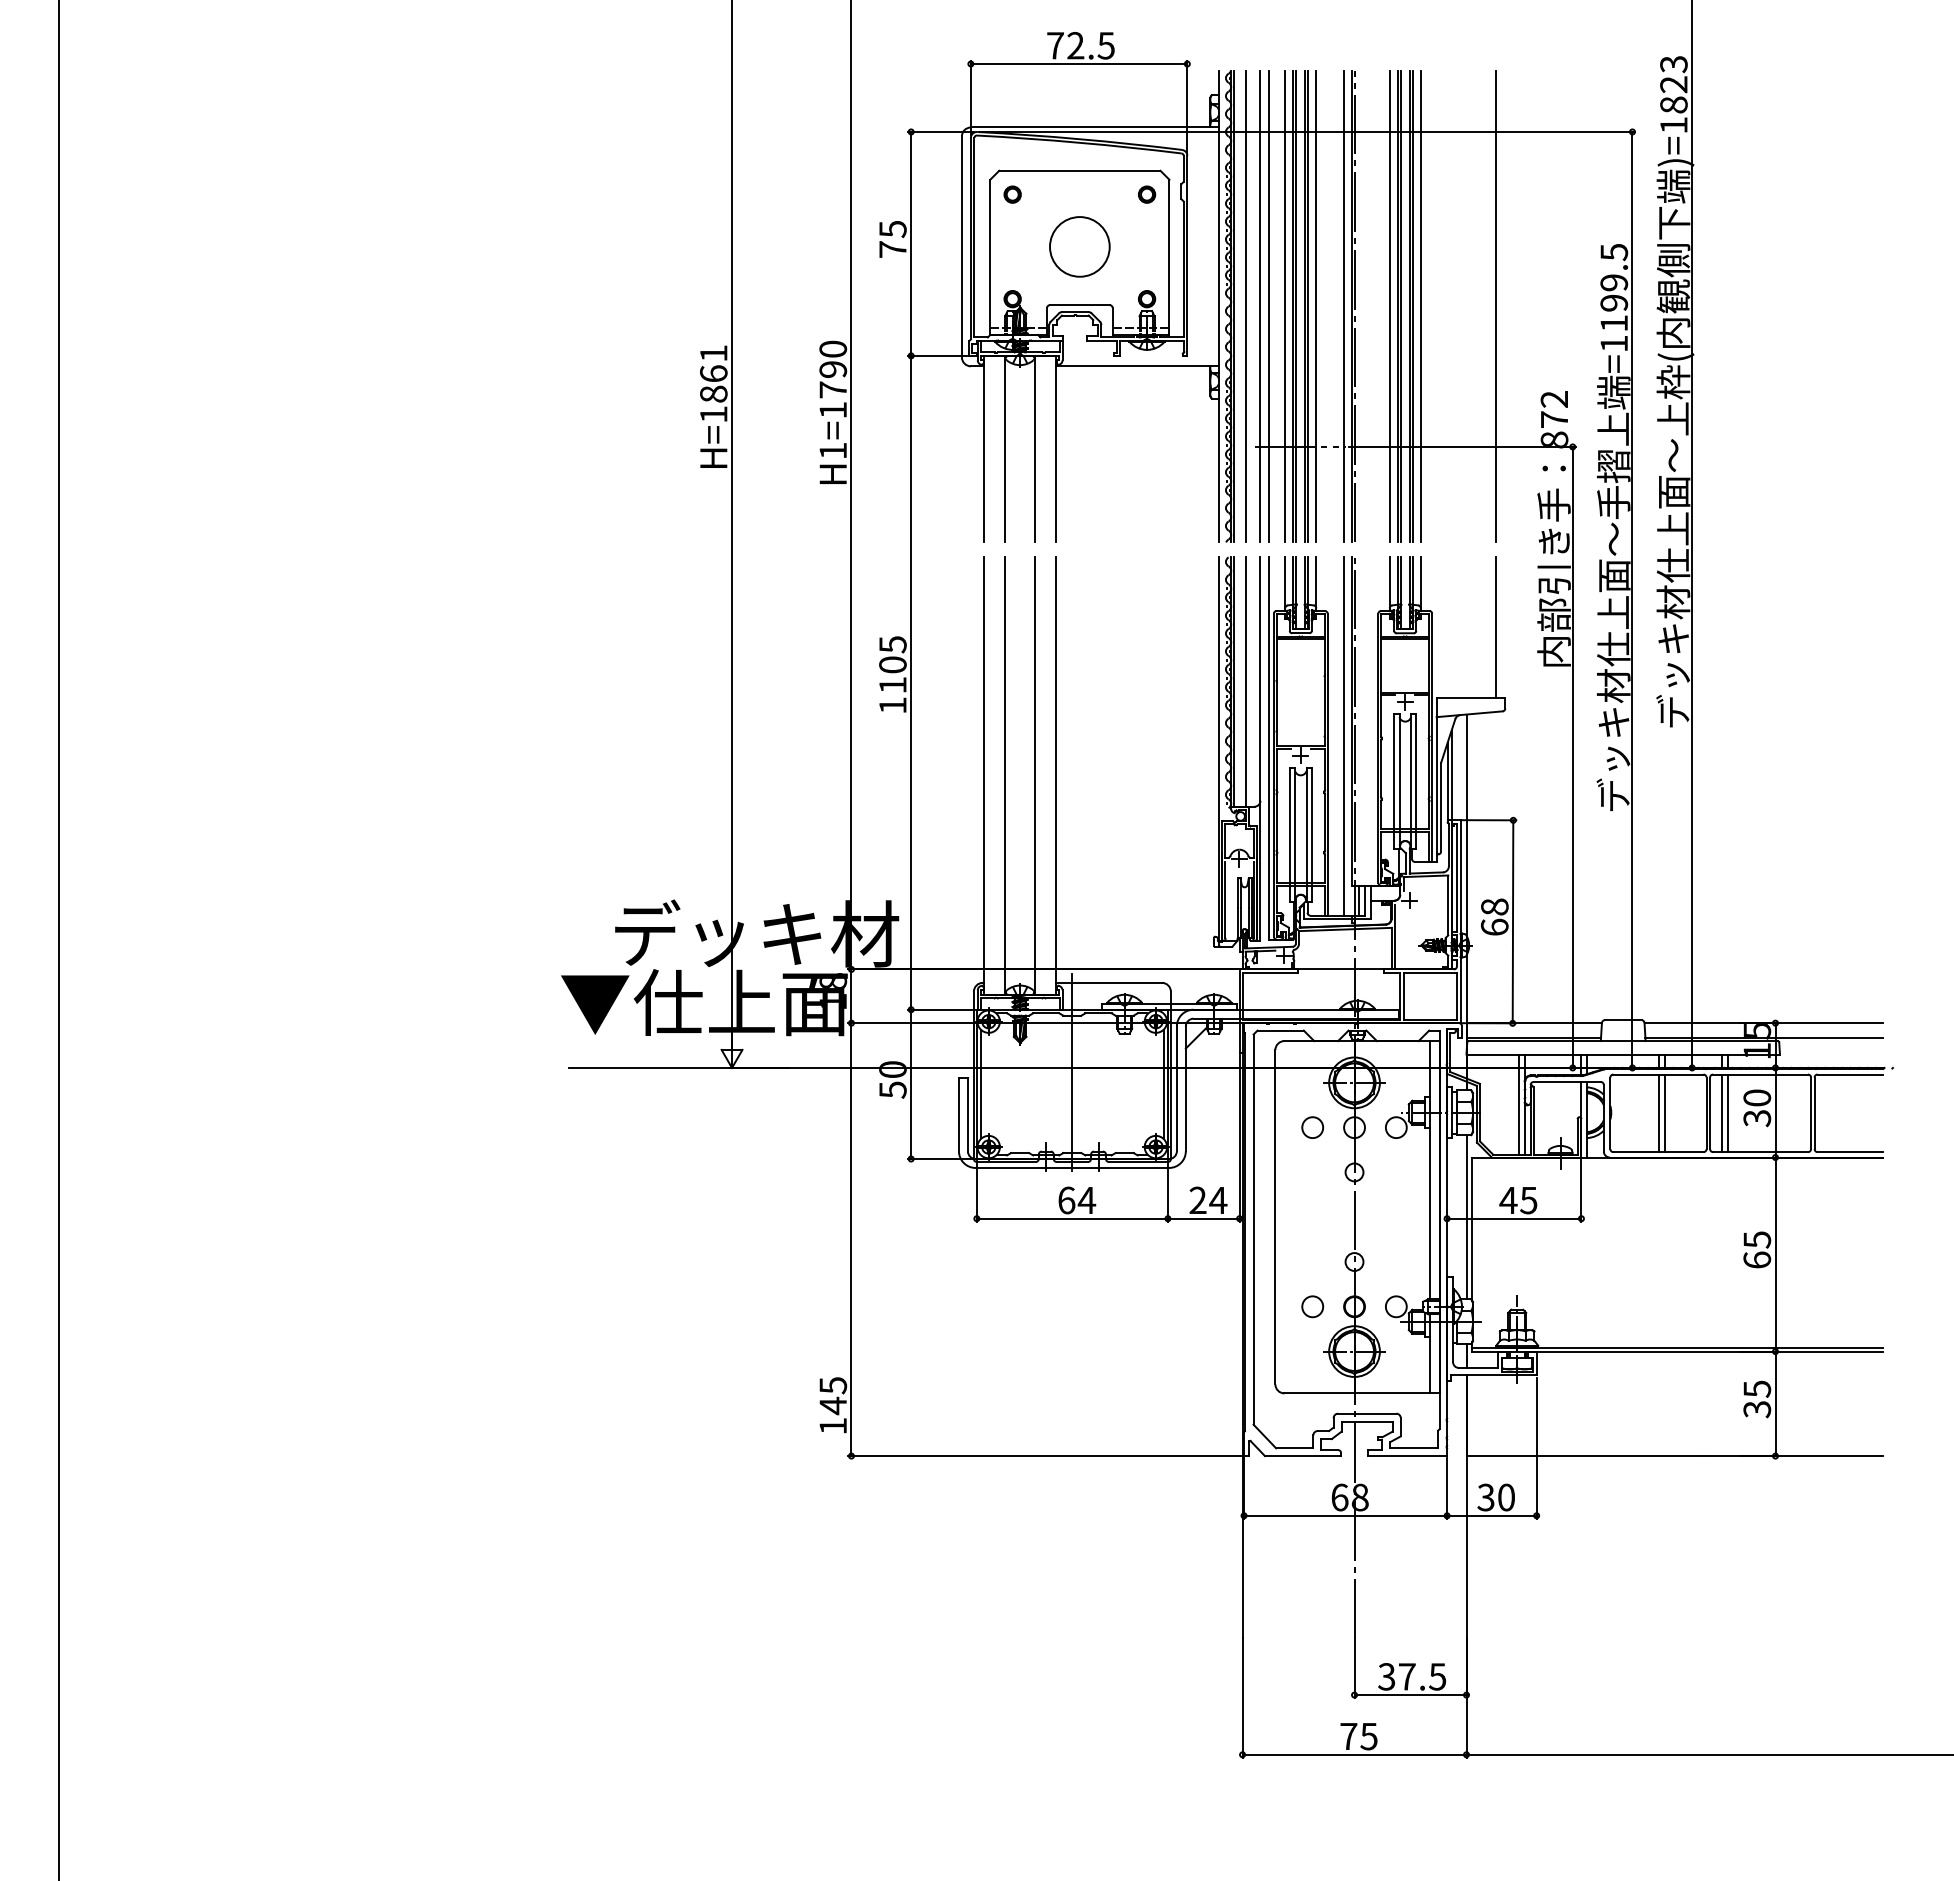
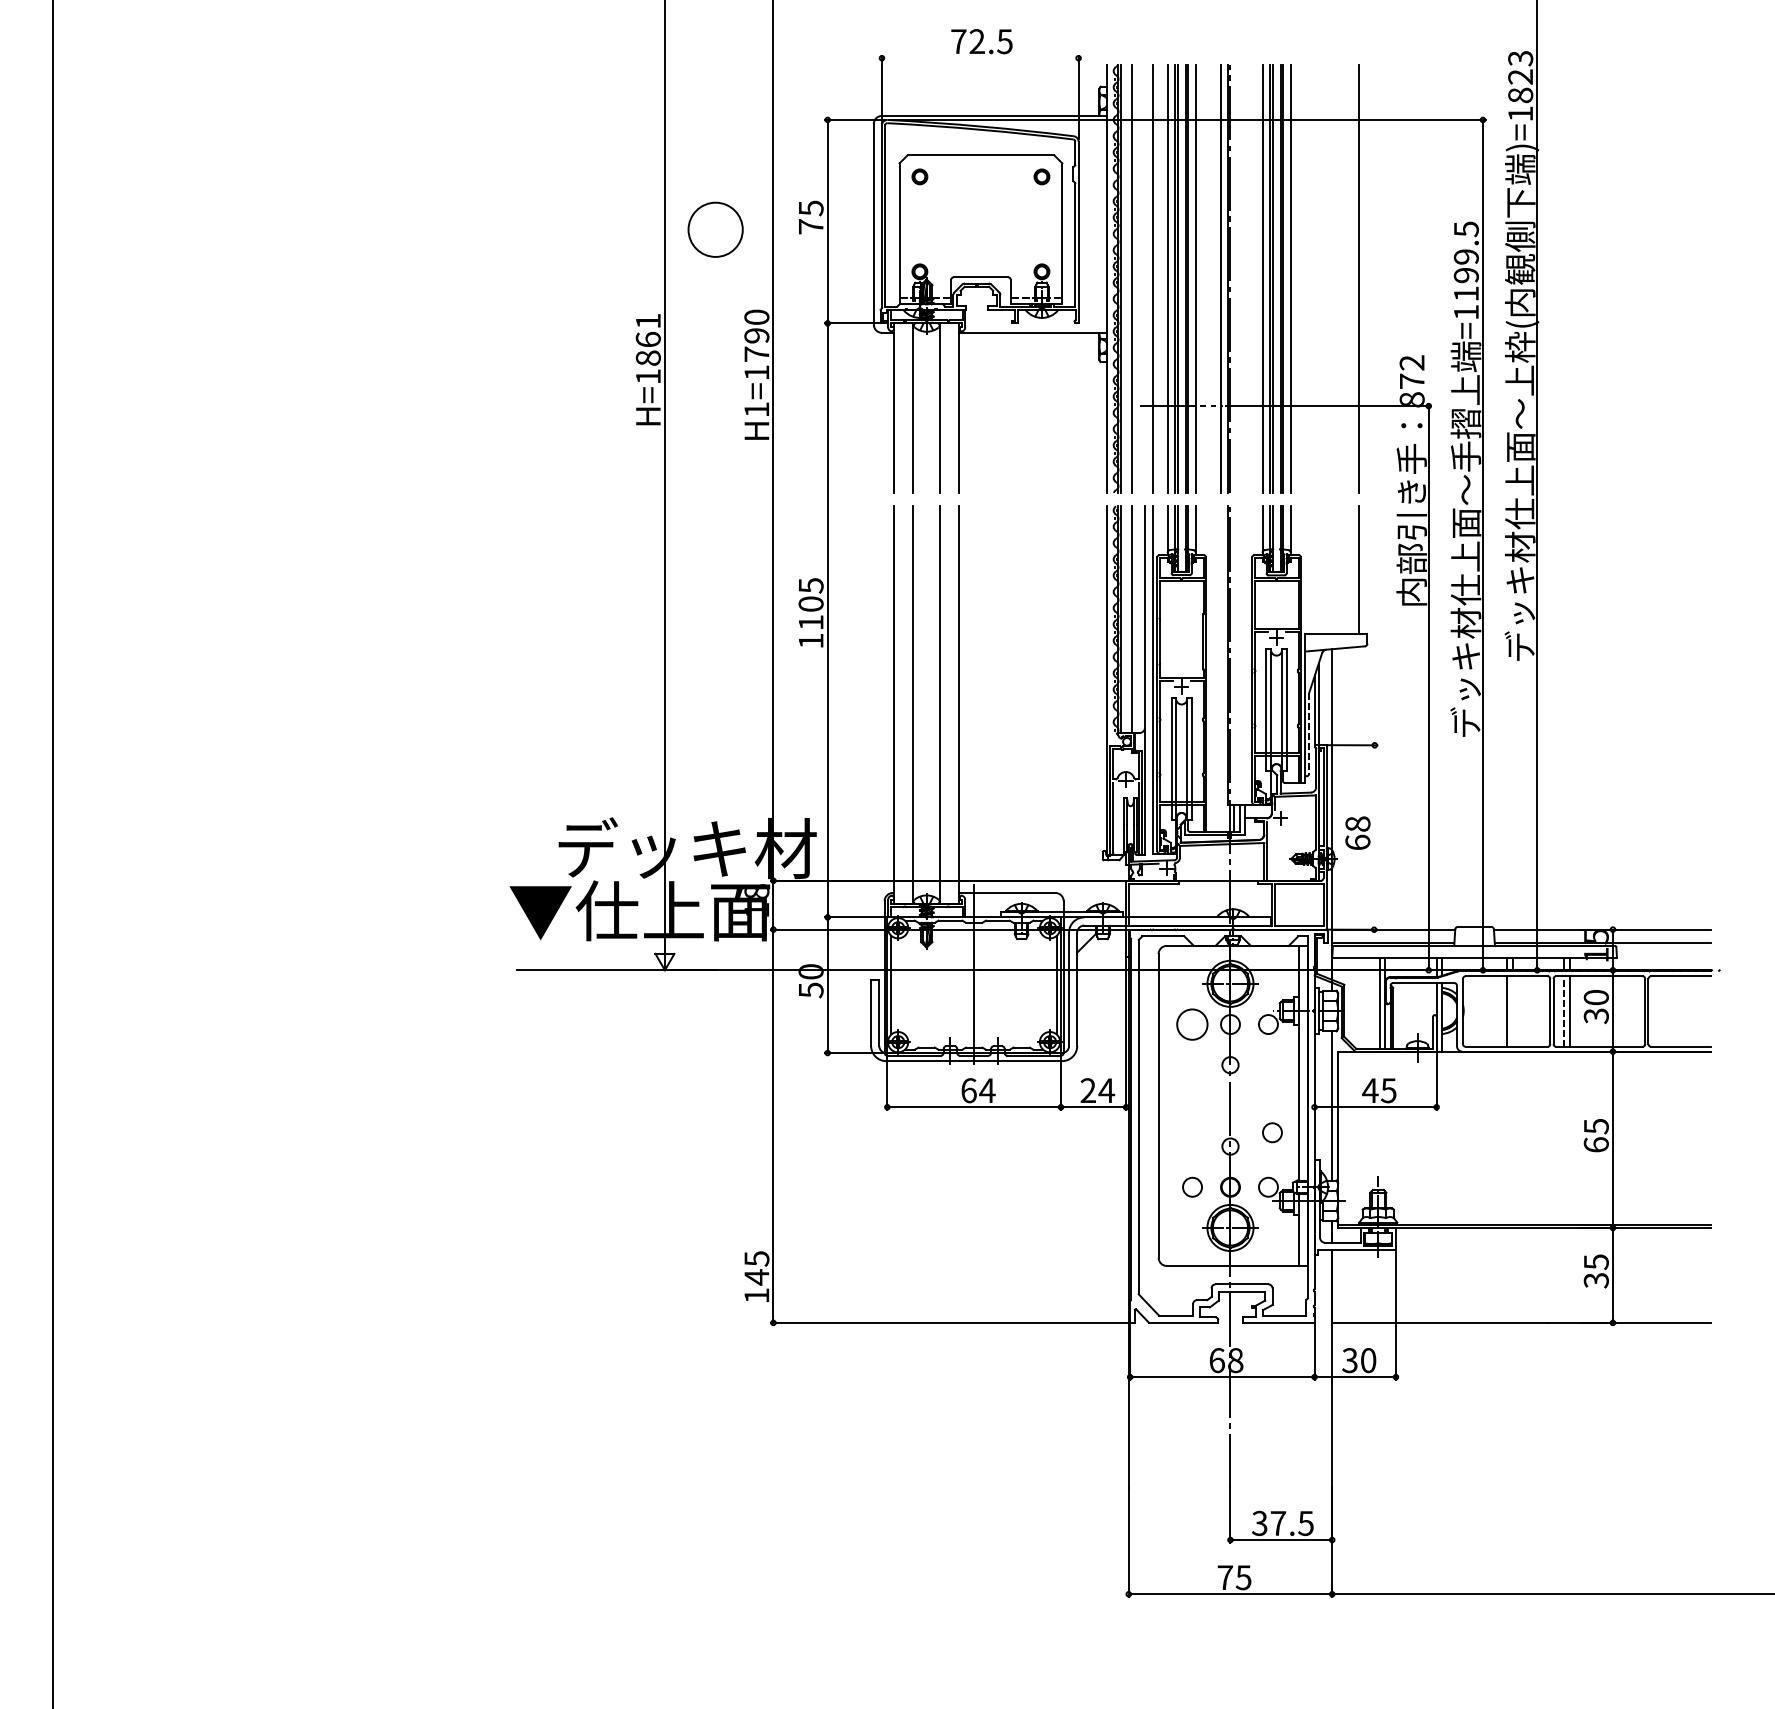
line: (1078, 64) -> (979, 58), removed
circle: (1079, 246) -> (715, 229), moved
line: (1260, 306) -> (1145, 278), removed
line: (1344, 736) -> (1221, 669), removed
line: (1441, 807) -> (1309, 733), solid -> dashed
line: (1512, 921) -> (1374, 837), removed
line: (1665, 1113) -> (1513, 1011), removed
line: (1721, 1113) -> (1563, 1011), solid -> dashed
circle: (1312, 1127) -> (1192, 1024), size x1.6
circle: (1400, 1246) -> (1272, 1132), added

